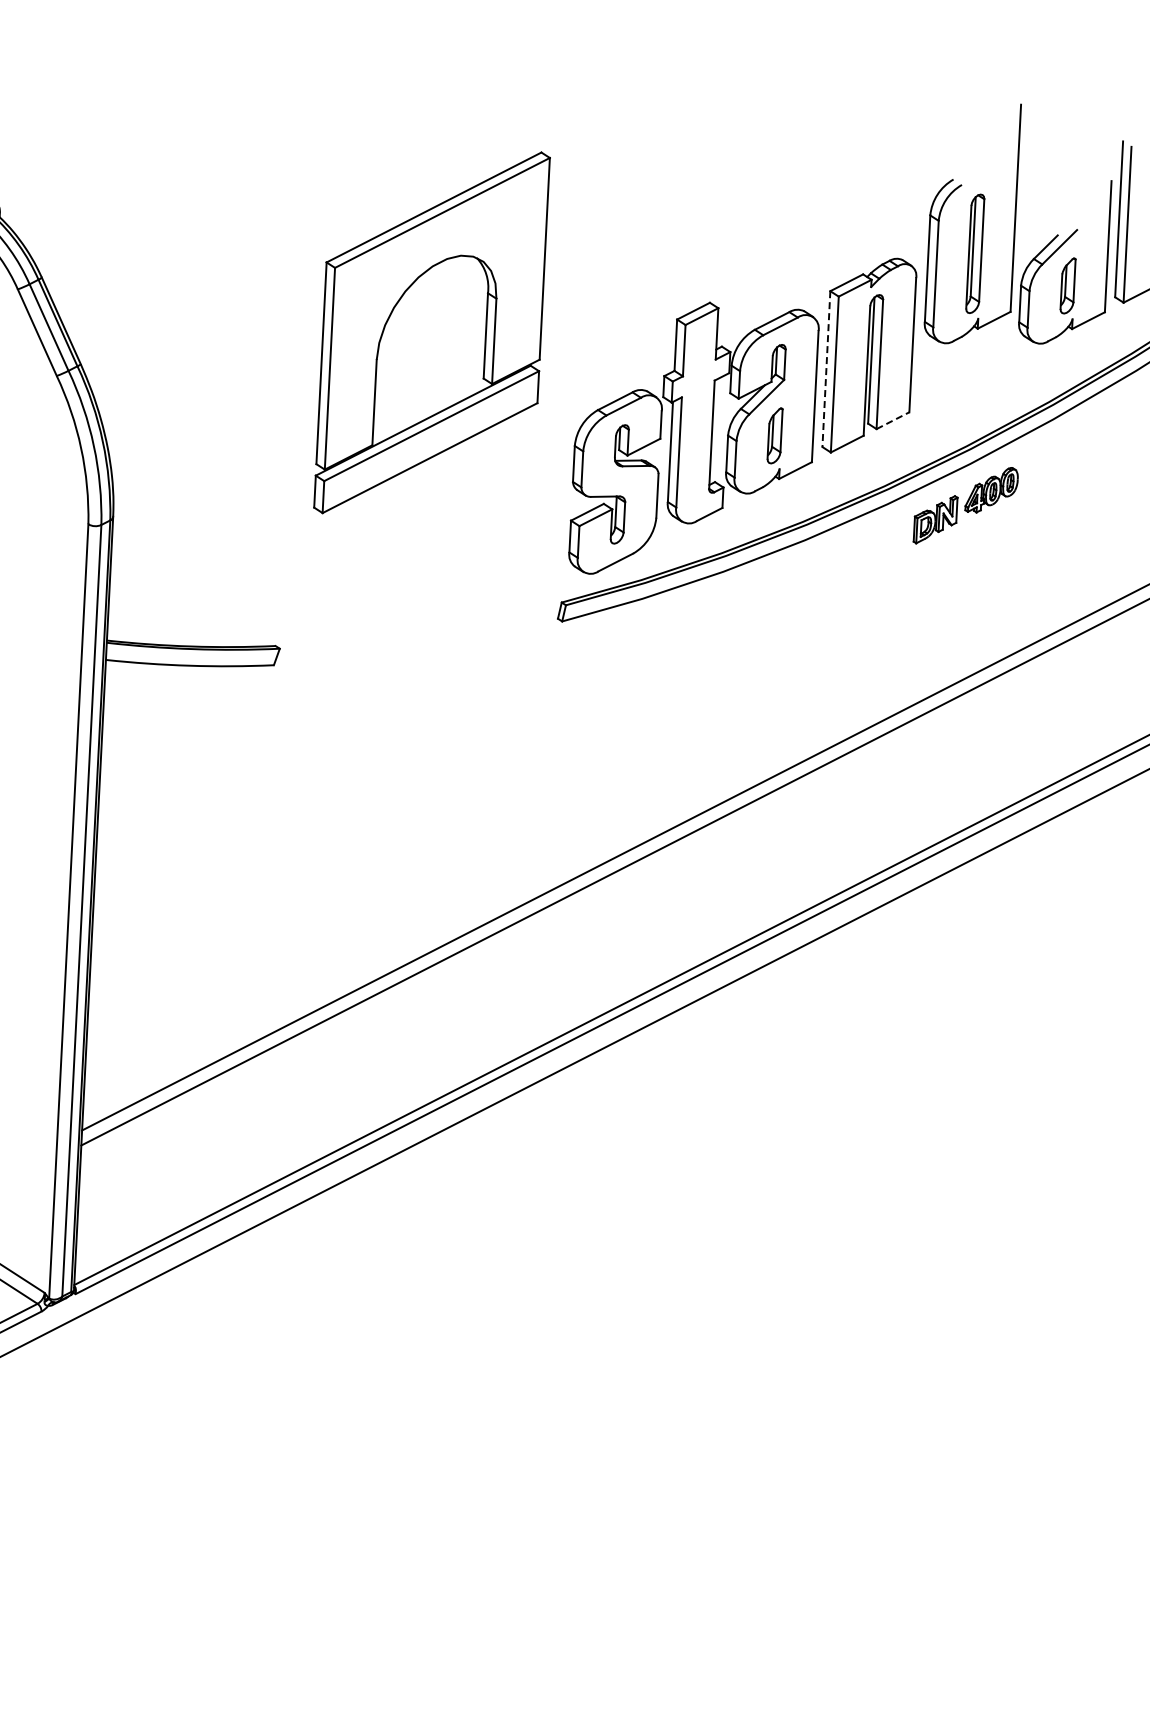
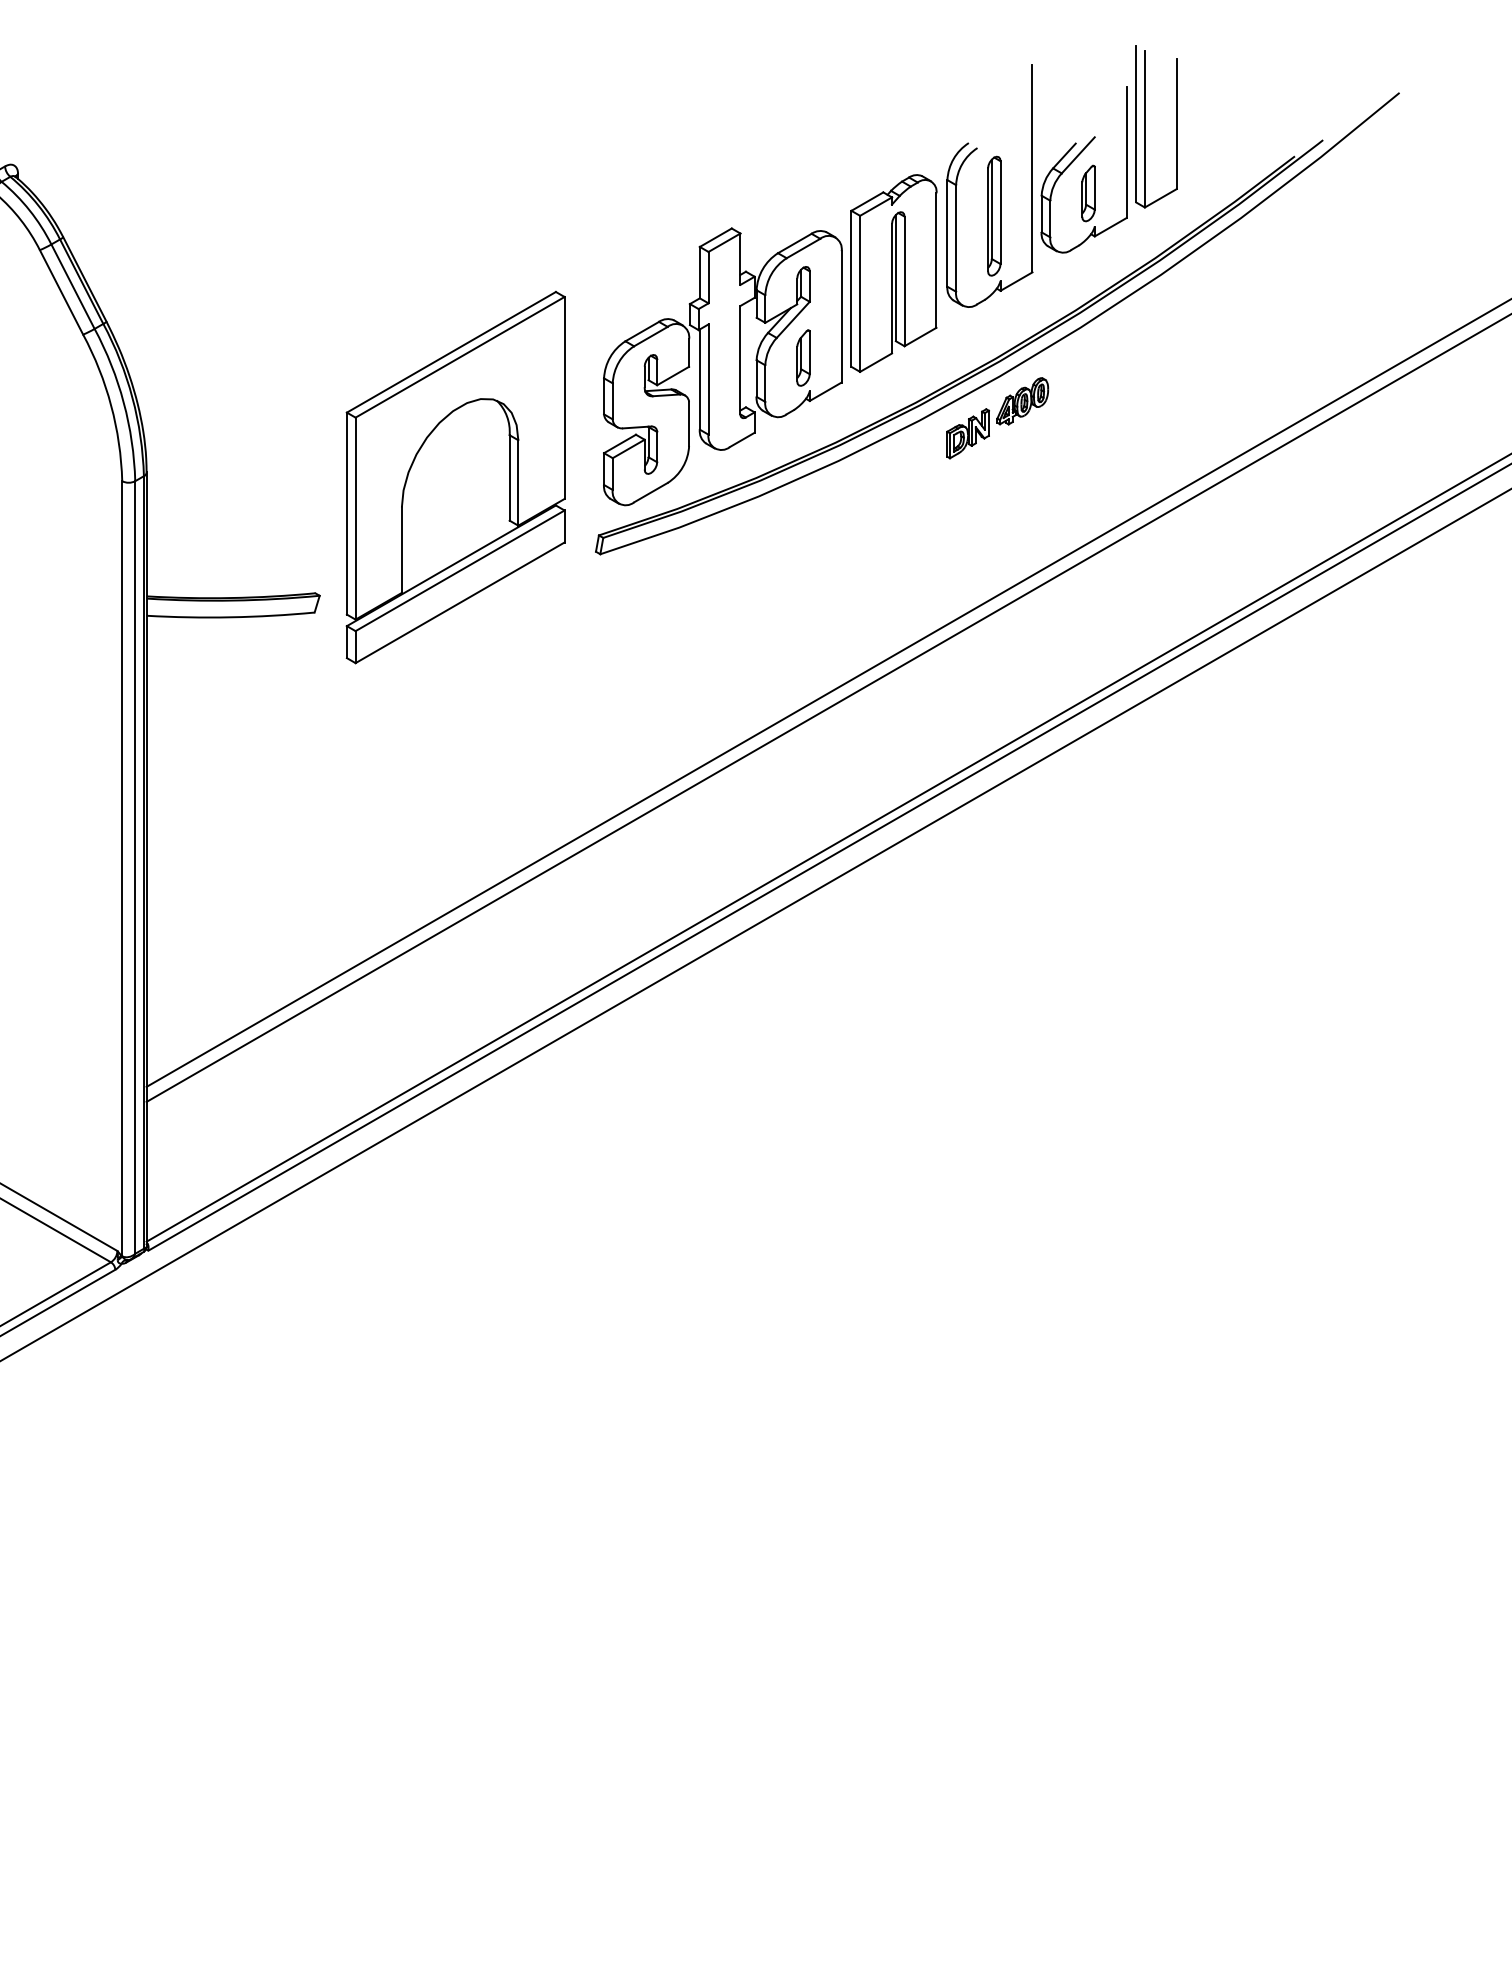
part: (972, 222) -> (989, 185), moved
part: (431, 332) -> (455, 477), moved
line: (826, 369) -> (851, 289), dashed -> solid
line: (892, 420) -> (920, 336), dashed -> solid

